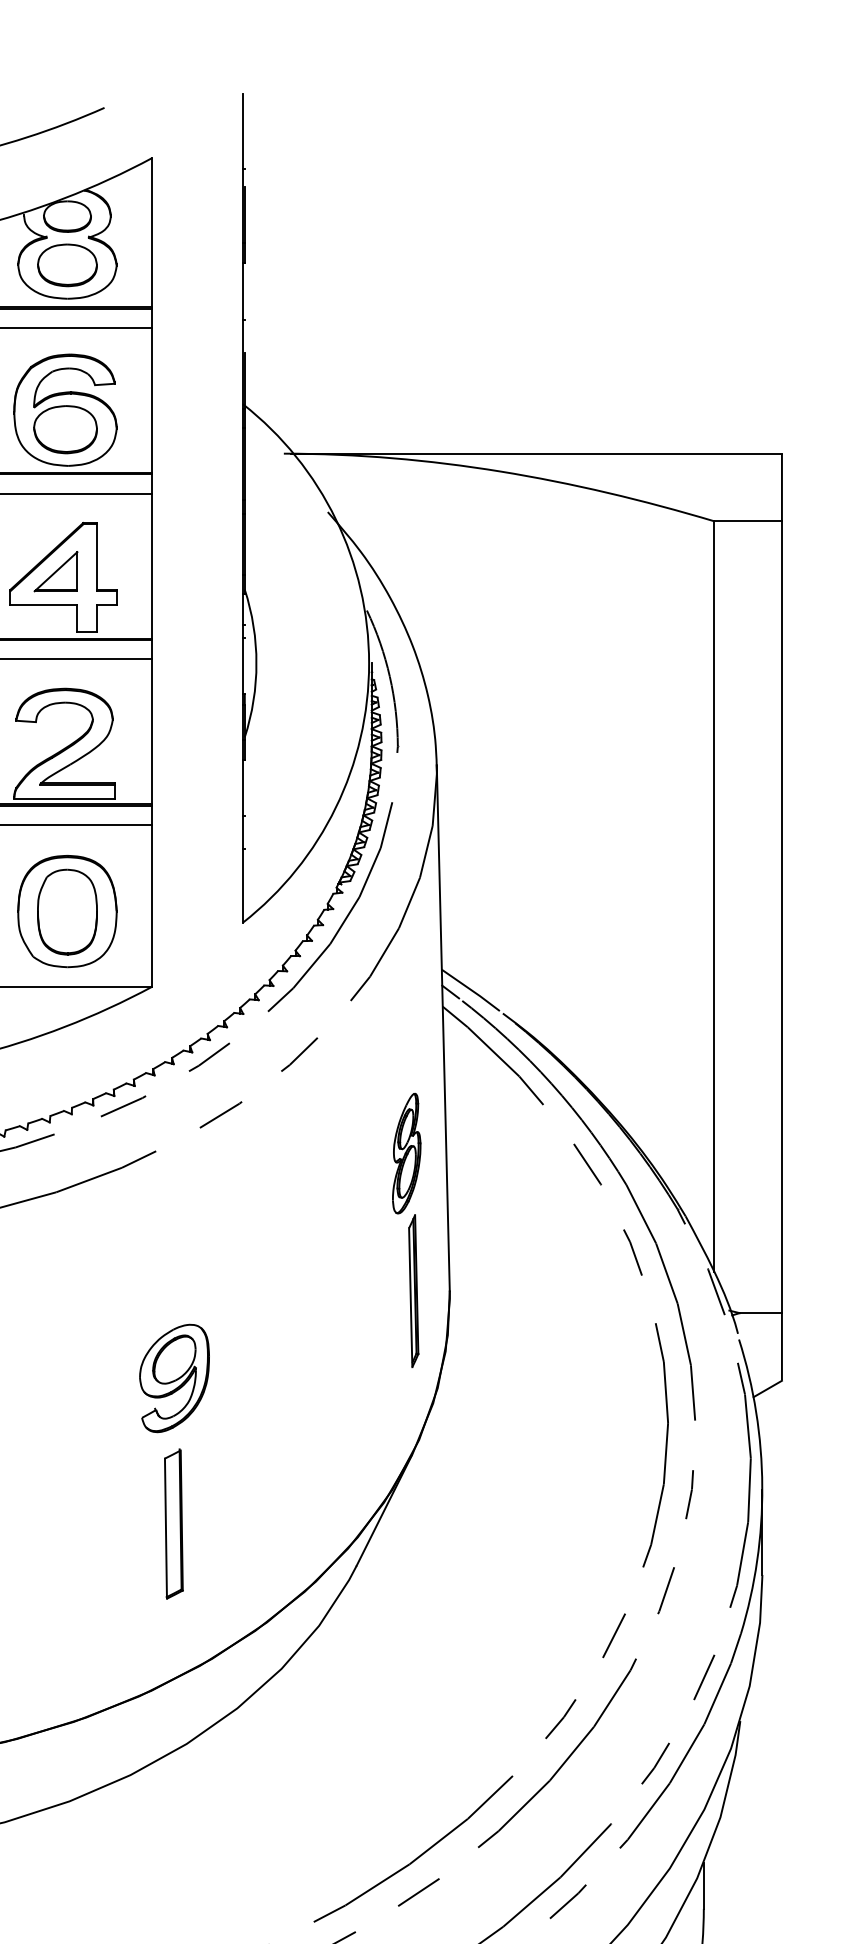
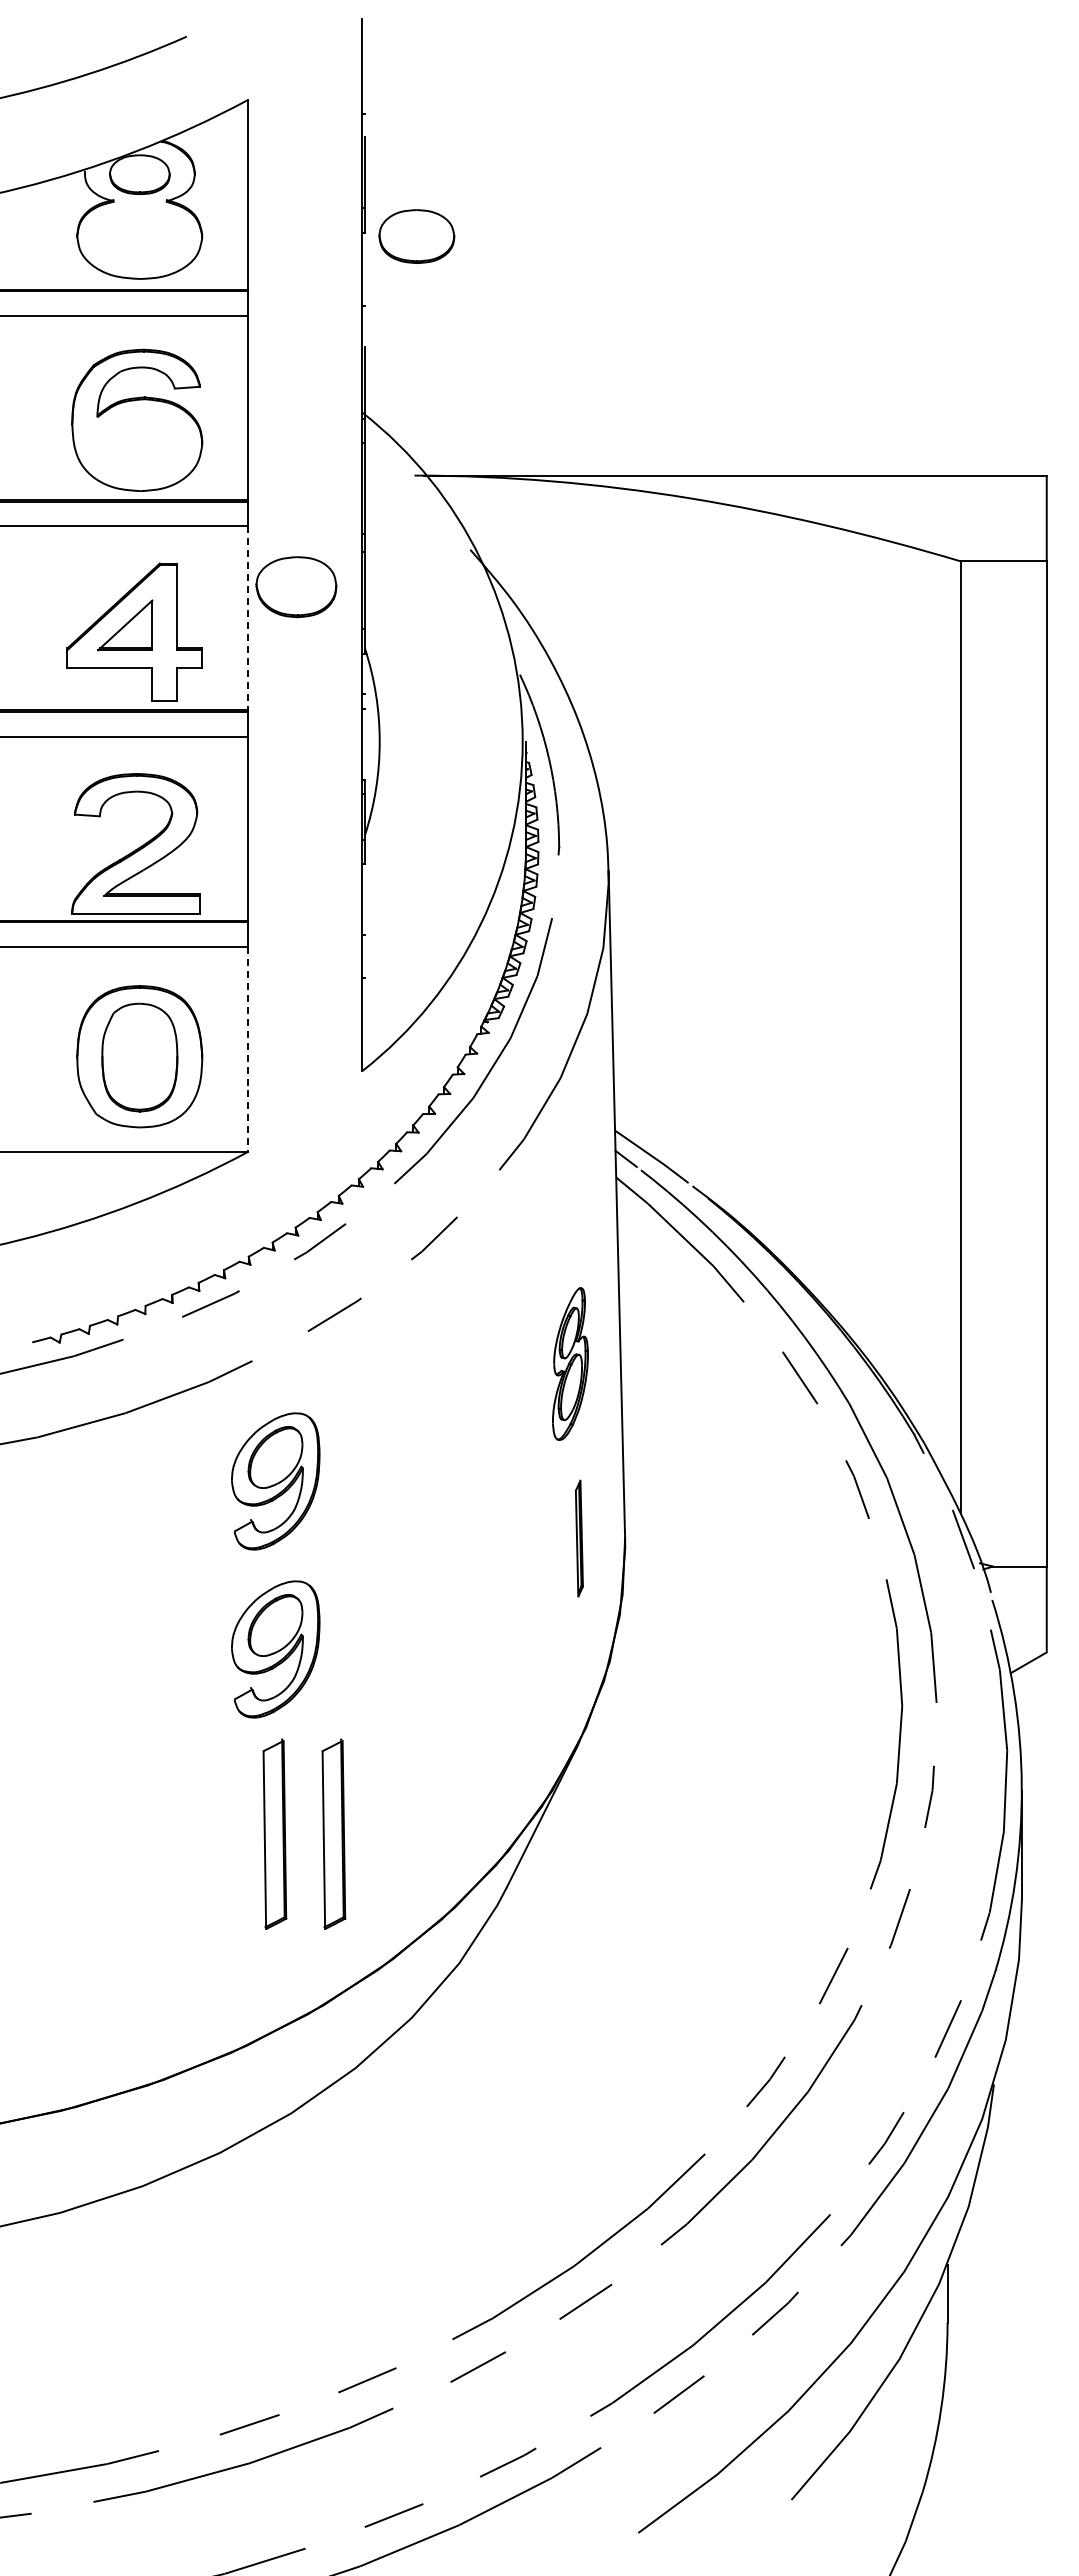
part: (67, 265) -> (416, 236), moved
part: (65, 429) -> (296, 587), moved
line: (152, 566) -> (247, 618), solid -> dashed
line: (152, 905) -> (247, 1049), solid -> dashed
part: (174, 1246) -> (275, 1481), added
part: (413, 1291) -> (579, 1538), size x0.6
part: (220, 1523) -> (333, 1833), added

